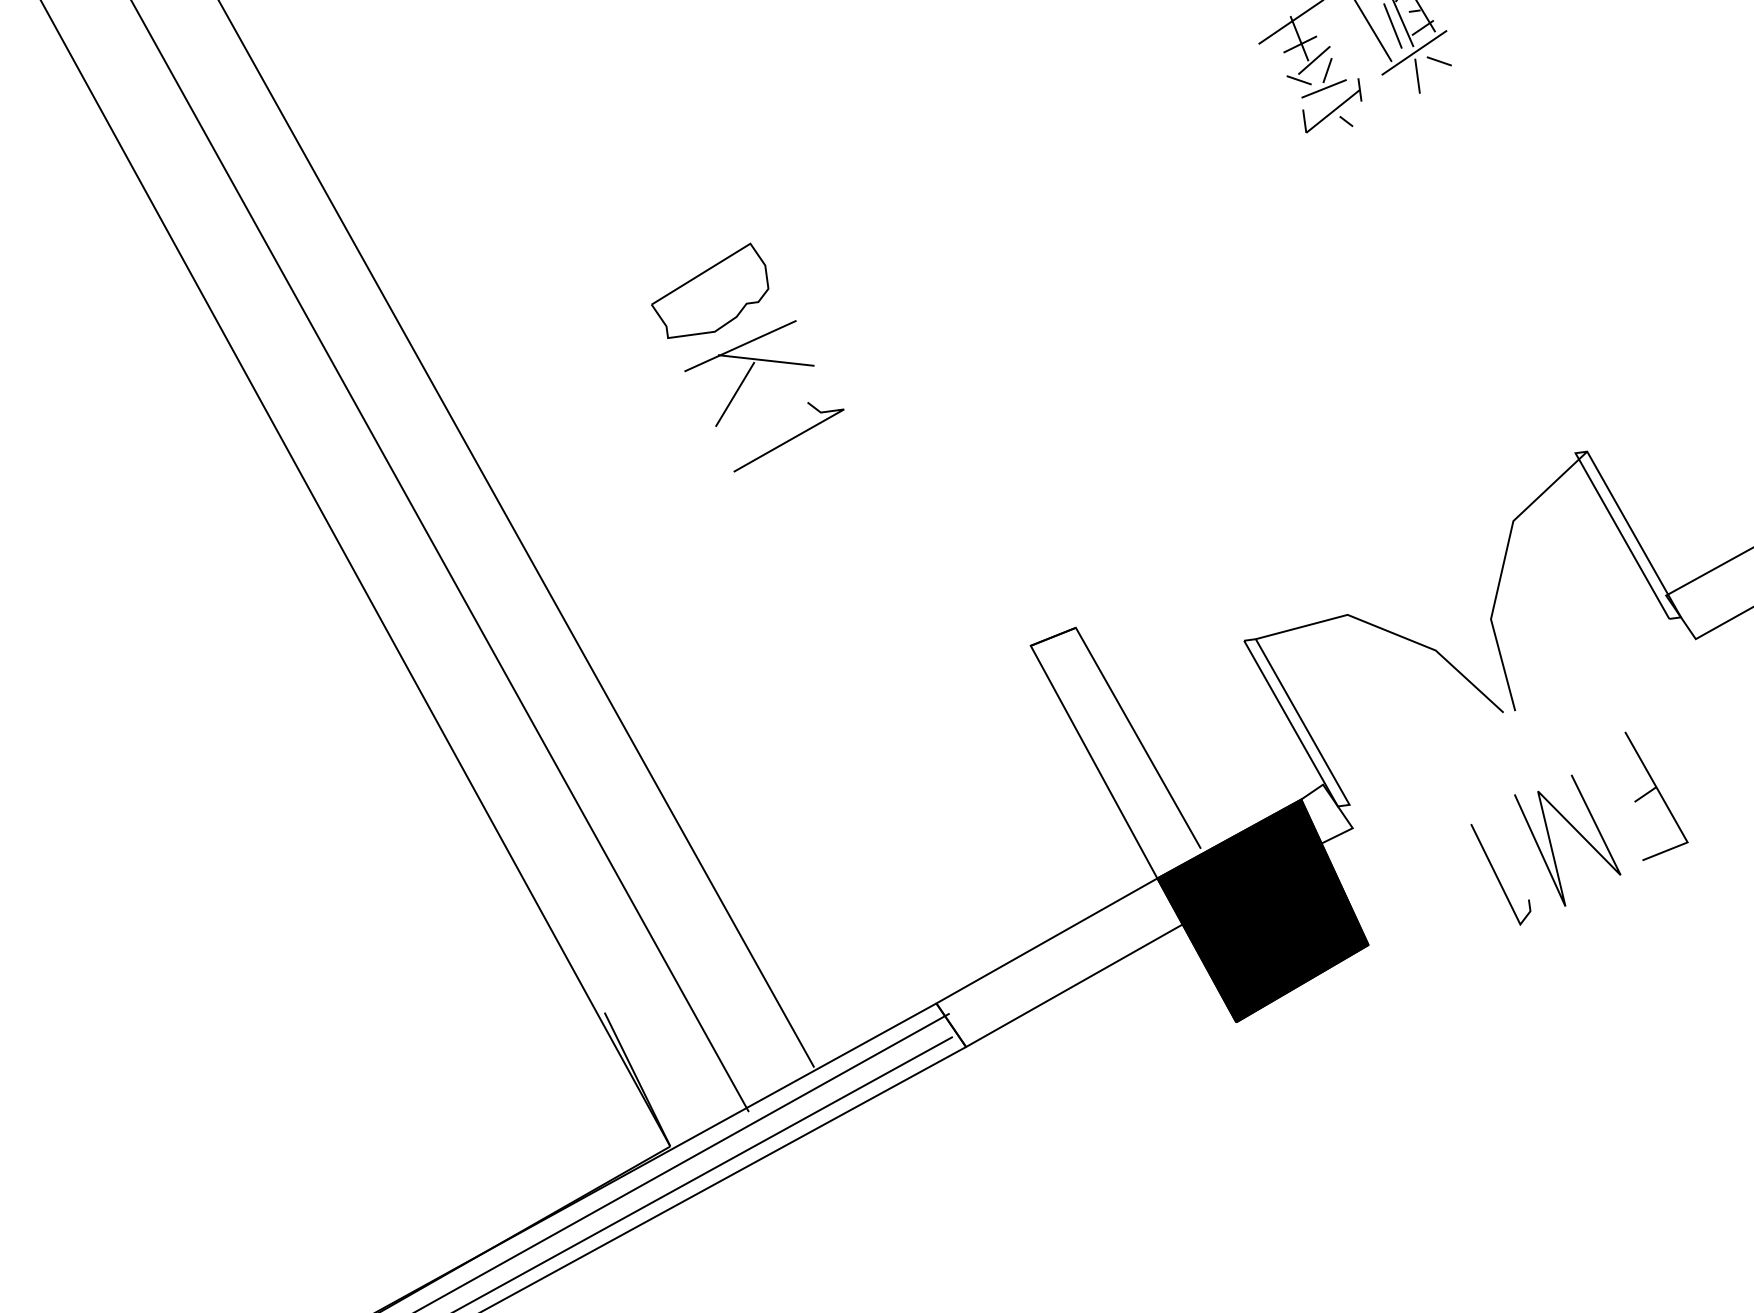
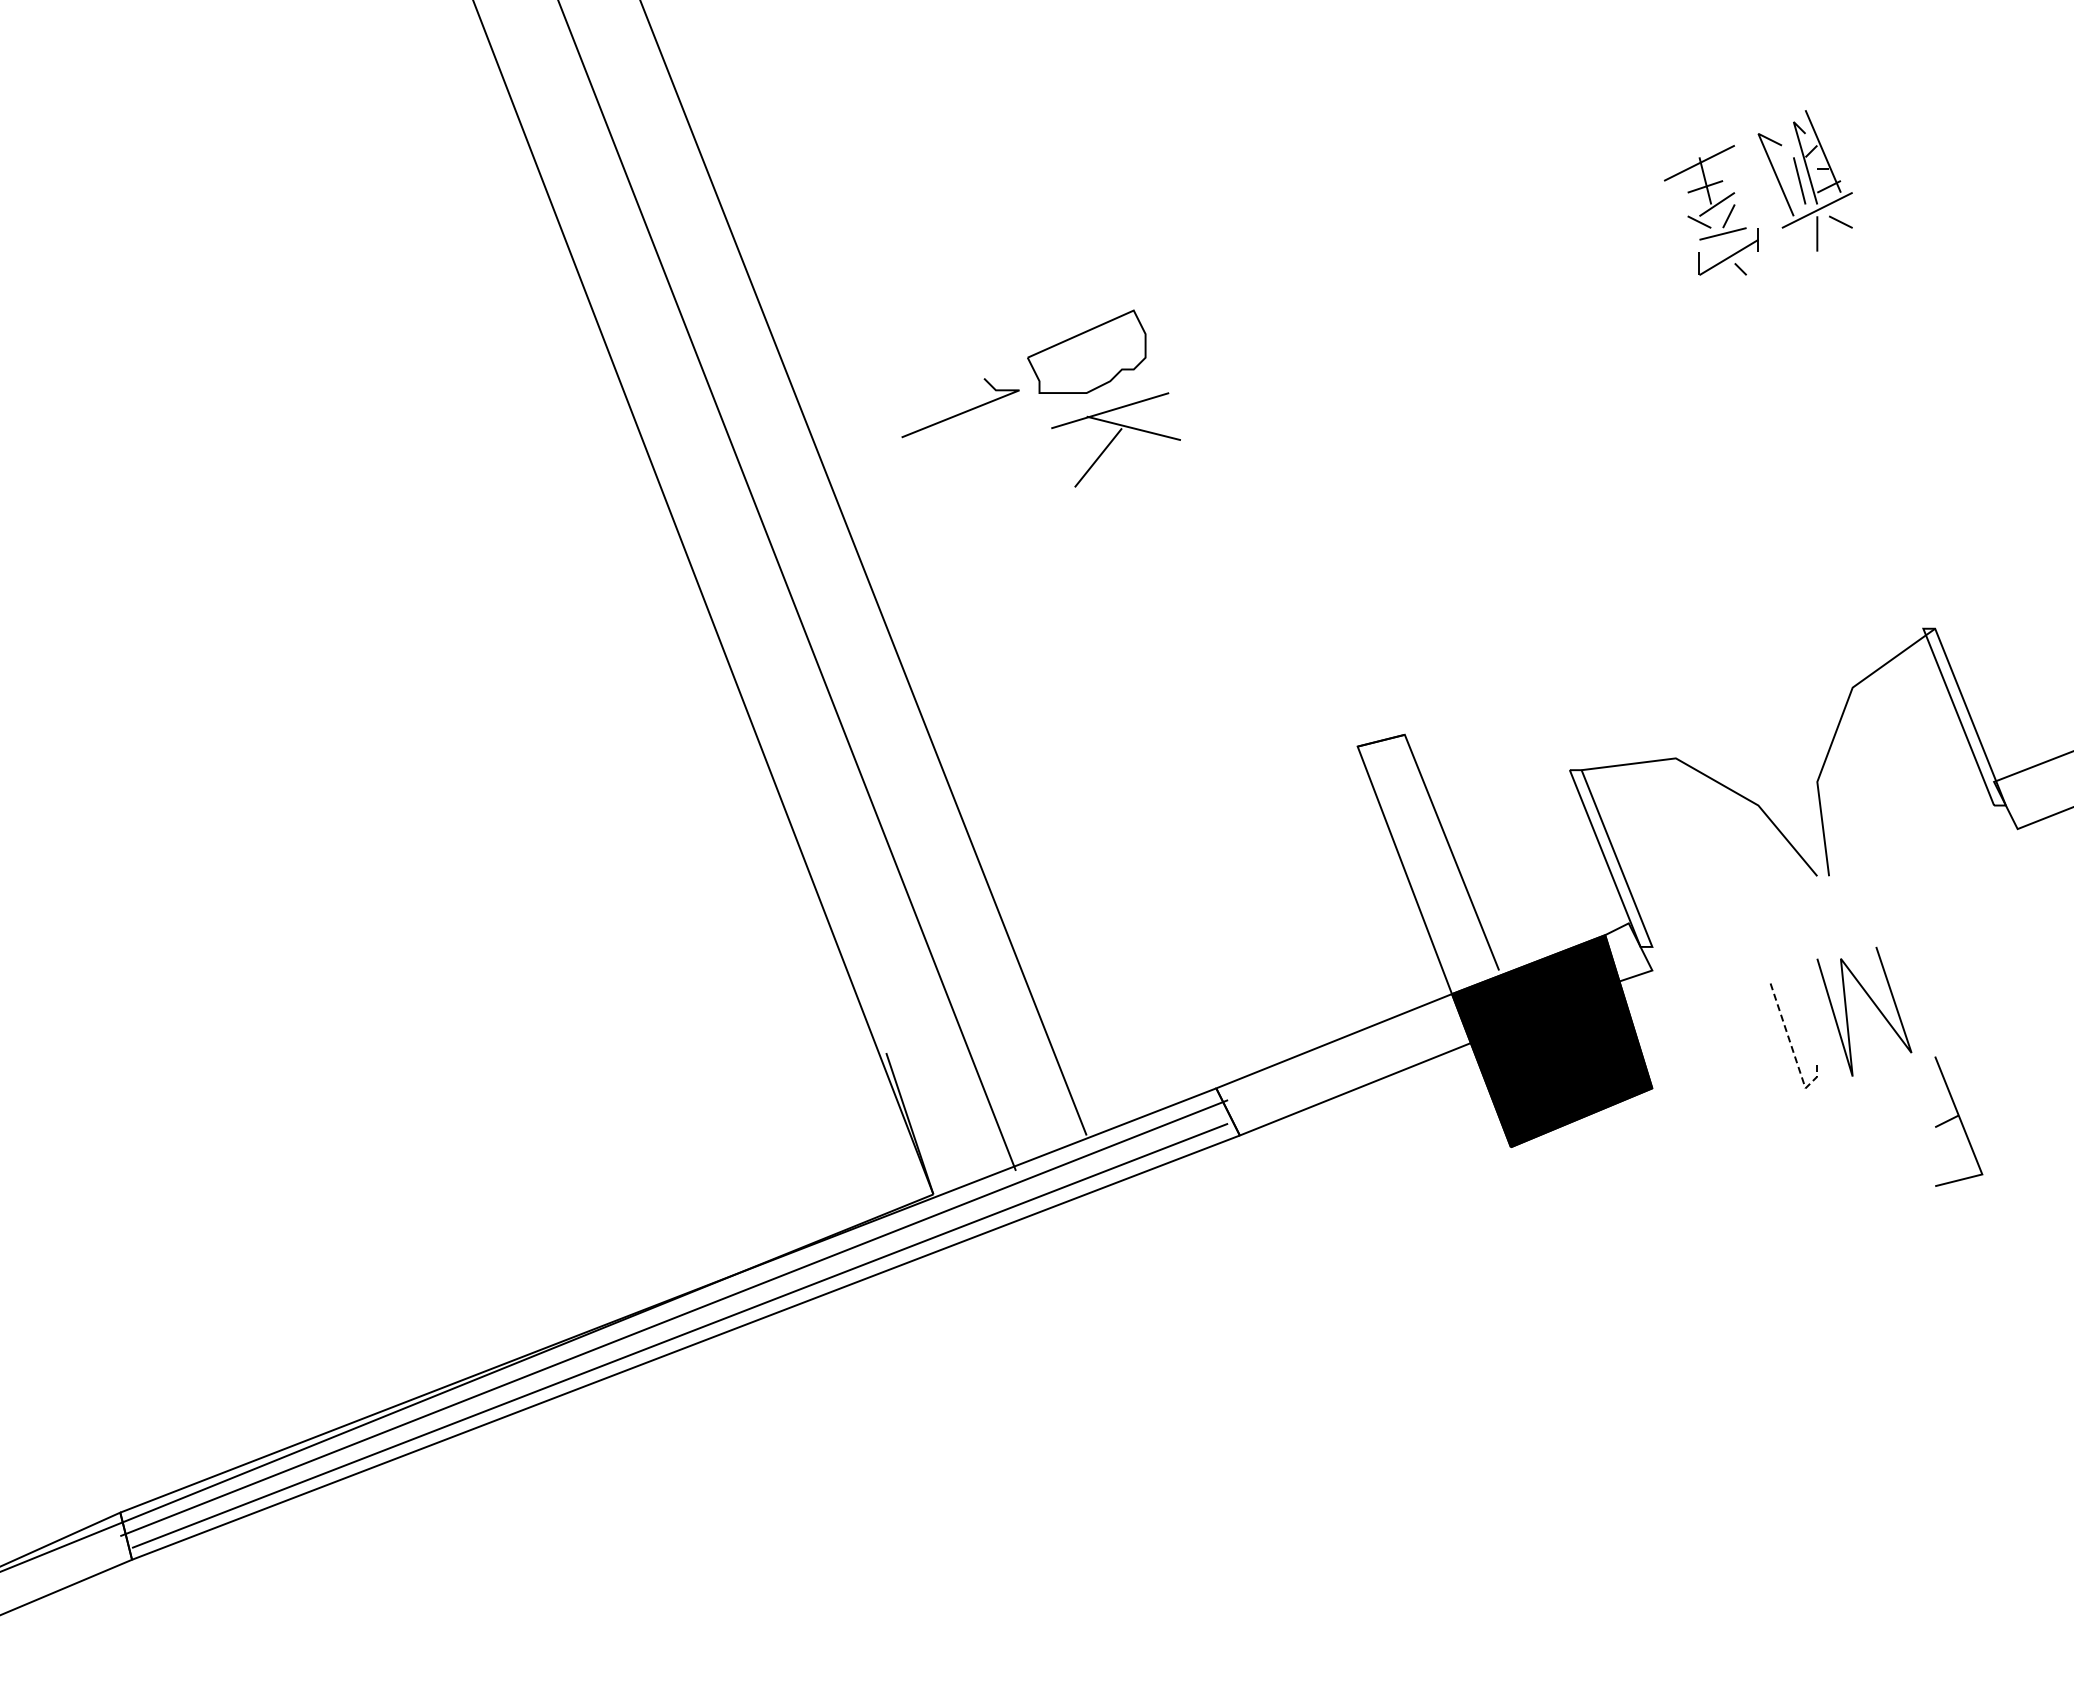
line: (789, 439) -> (961, 412), moved
part: (1656, 793) -> (1958, 1121), moved
line: (1502, 887) -> (1792, 1049), solid -> dashed

